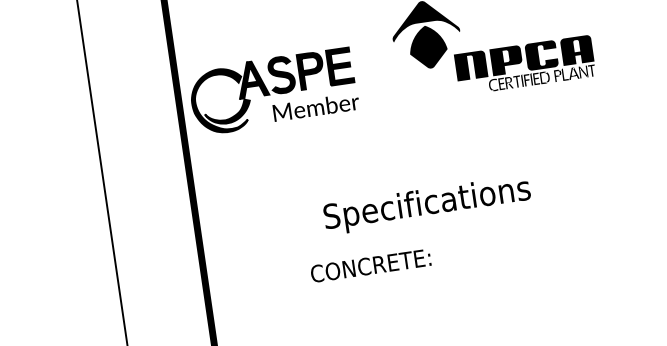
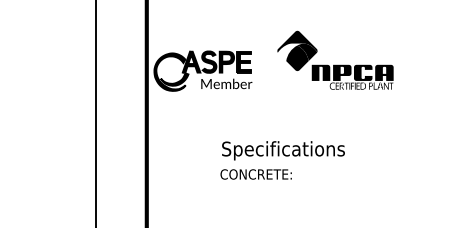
fill: (443, 34) -> (307, 52), added
text: (369, 266) -> (255, 174), moved

